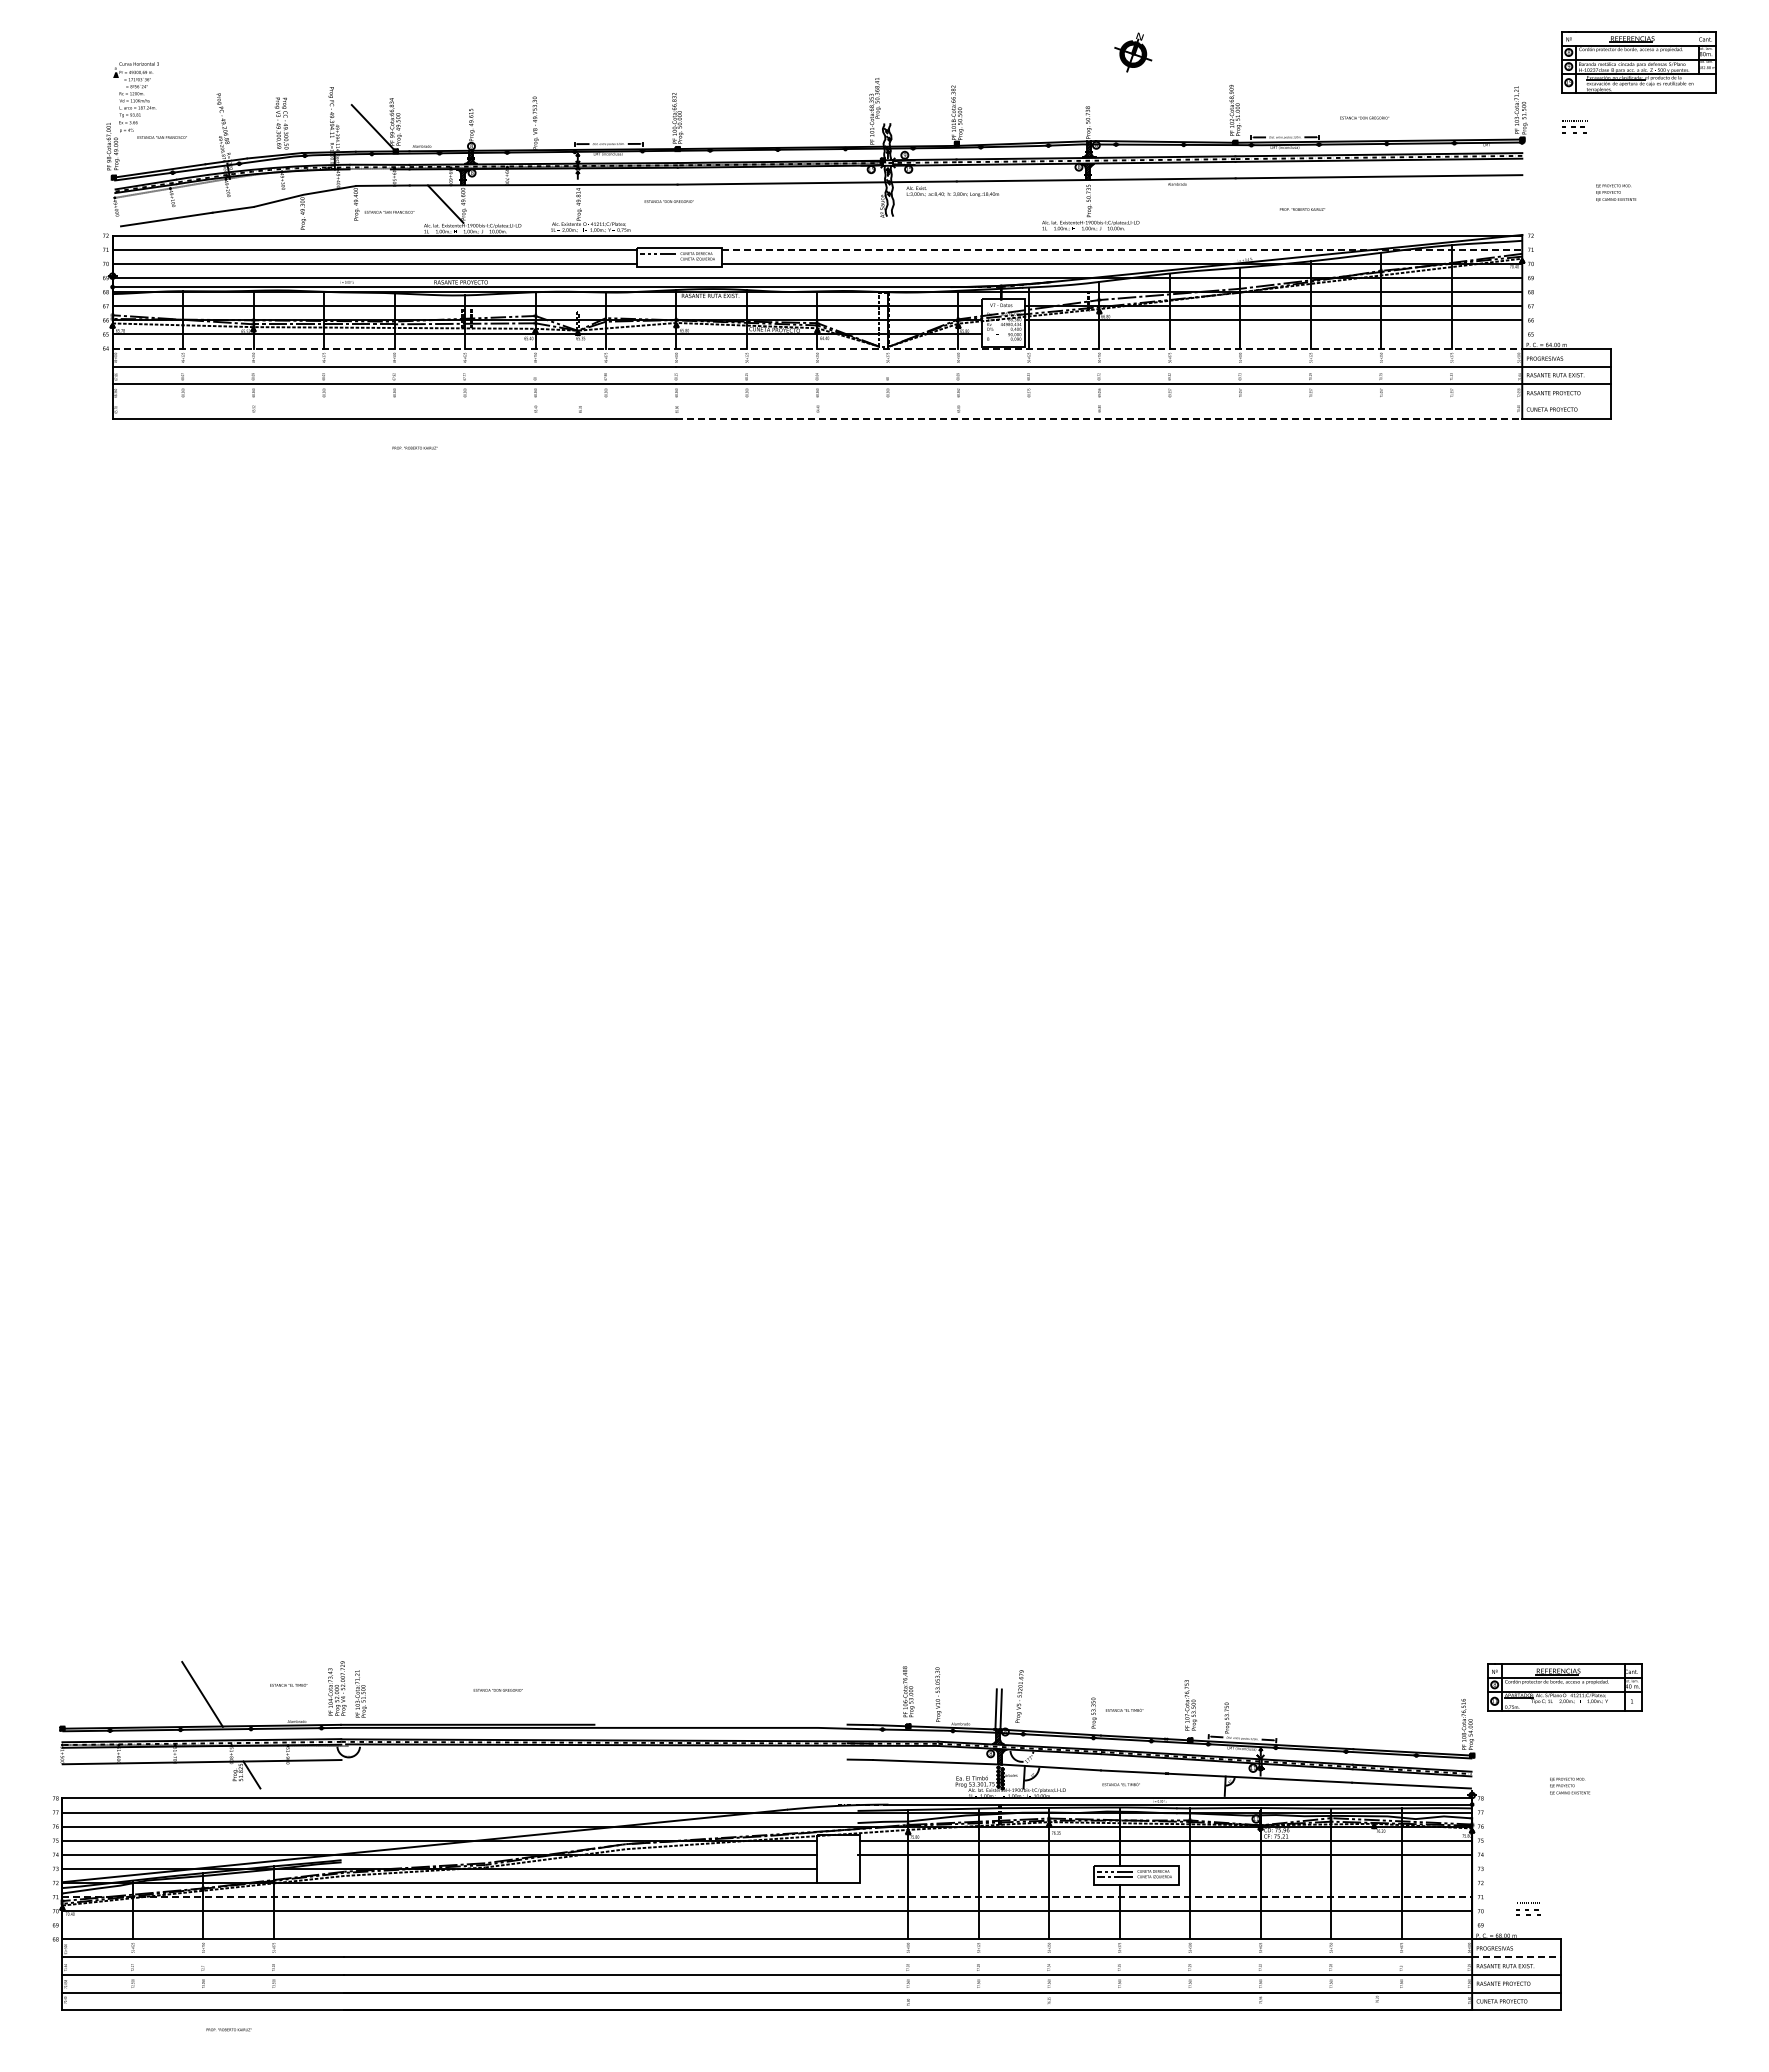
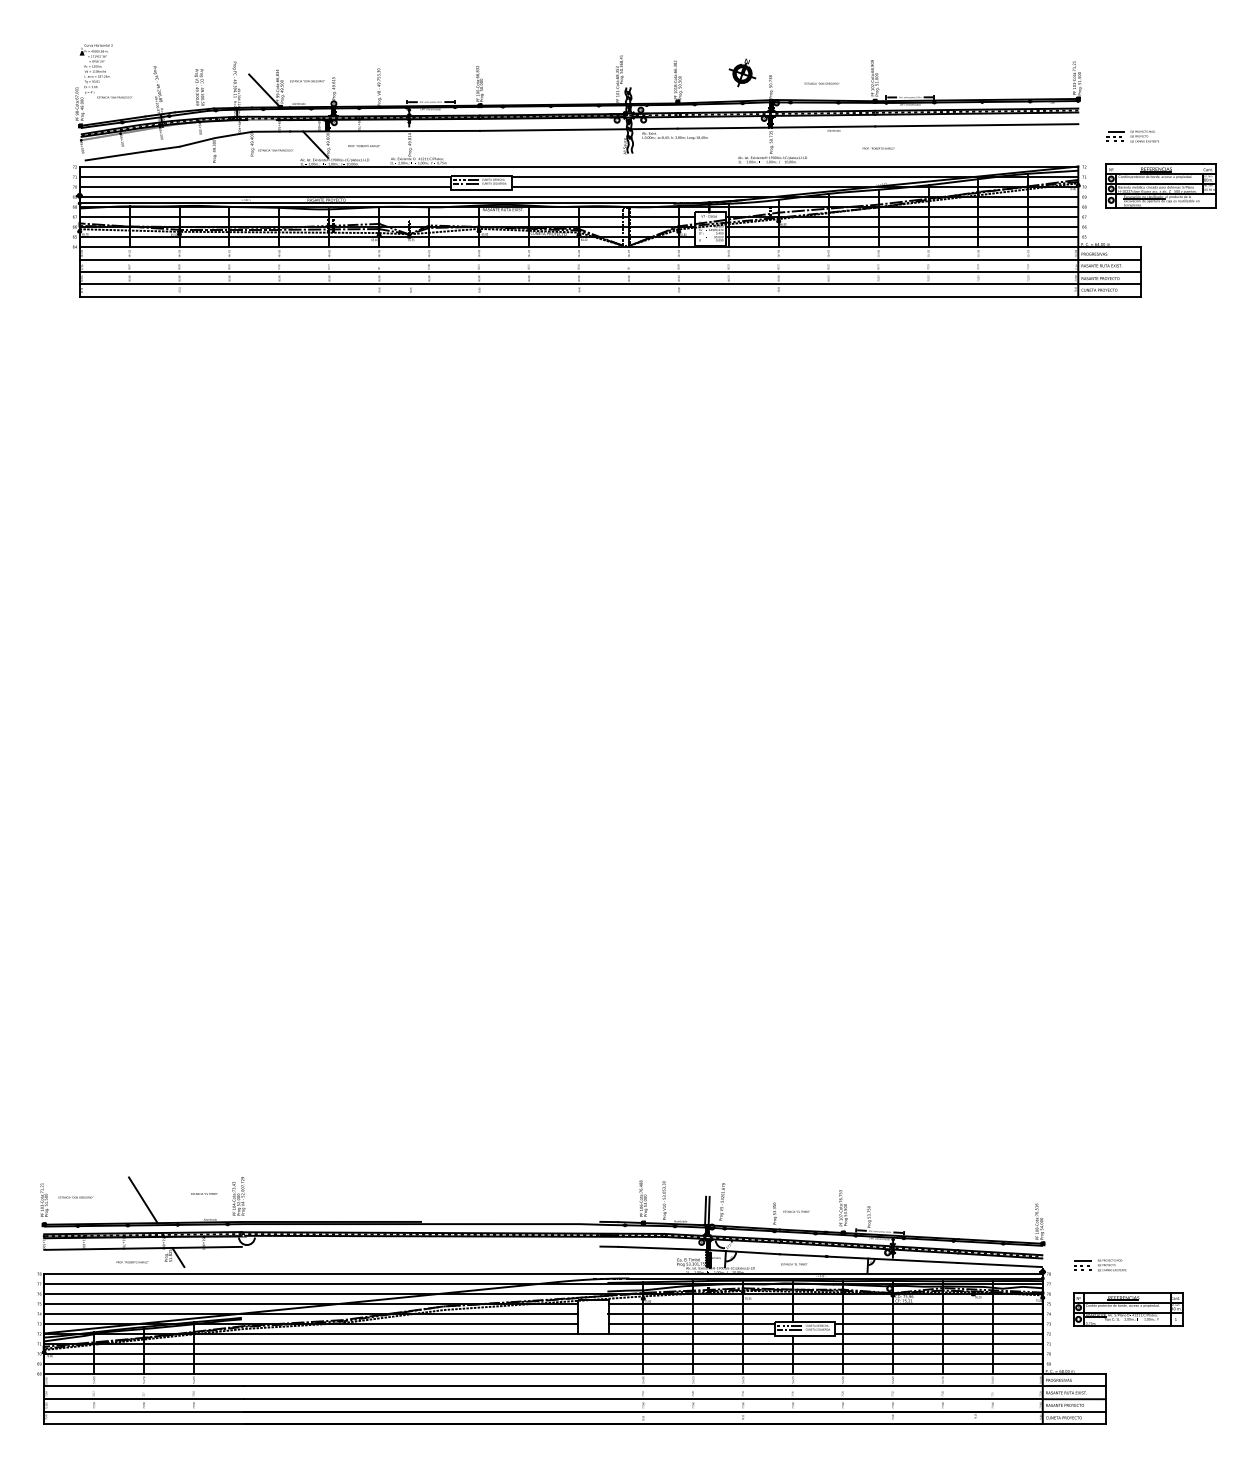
part: (1133, 52) -> (742, 72), moved
part: (1638, 62) -> (1160, 186), moved
text: (1364, 117) -> (822, 83), moved
part: (1574, 126) -> (1115, 136), moved
text: (668, 201) -> (307, 81), moved
text: (1302, 209) -> (878, 148), moved
line: (1122, 249) -> (795, 176), dashed -> solid
line: (657, 258) -> (465, 183), added
line: (1273, 334) -> (902, 237), added
line: (817, 348) -> (579, 246), dashed -> solid
line: (861, 401) -> (610, 284), added
line: (1099, 418) -> (778, 296), dashed -> solid
text: (414, 447) -> (363, 145), moved
part: (1564, 1687) -> (1128, 1309), moved
text: (497, 1690) -> (75, 1197), moved
text: (360, 1693) -> (44, 1199), moved
line: (977, 1868) -> (692, 1323), added
line: (1325, 1868) -> (938, 1323), added
line: (977, 1883) -> (692, 1334), added
line: (1325, 1883) -> (938, 1334), added
line: (767, 1897) -> (543, 1344), dashed -> solid
part: (1528, 1908) -> (1082, 1264), moved
line: (767, 1925) -> (543, 1364), added
line: (1517, 1956) -> (1074, 1386), dashed -> solid
text: (228, 2029) -> (132, 1262), moved

